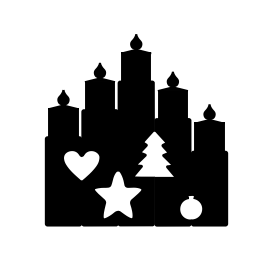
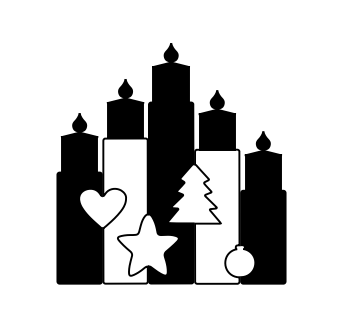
fill: (99, 167) -> (125, 210), removed
fill: (173, 172) -> (217, 216), removed

